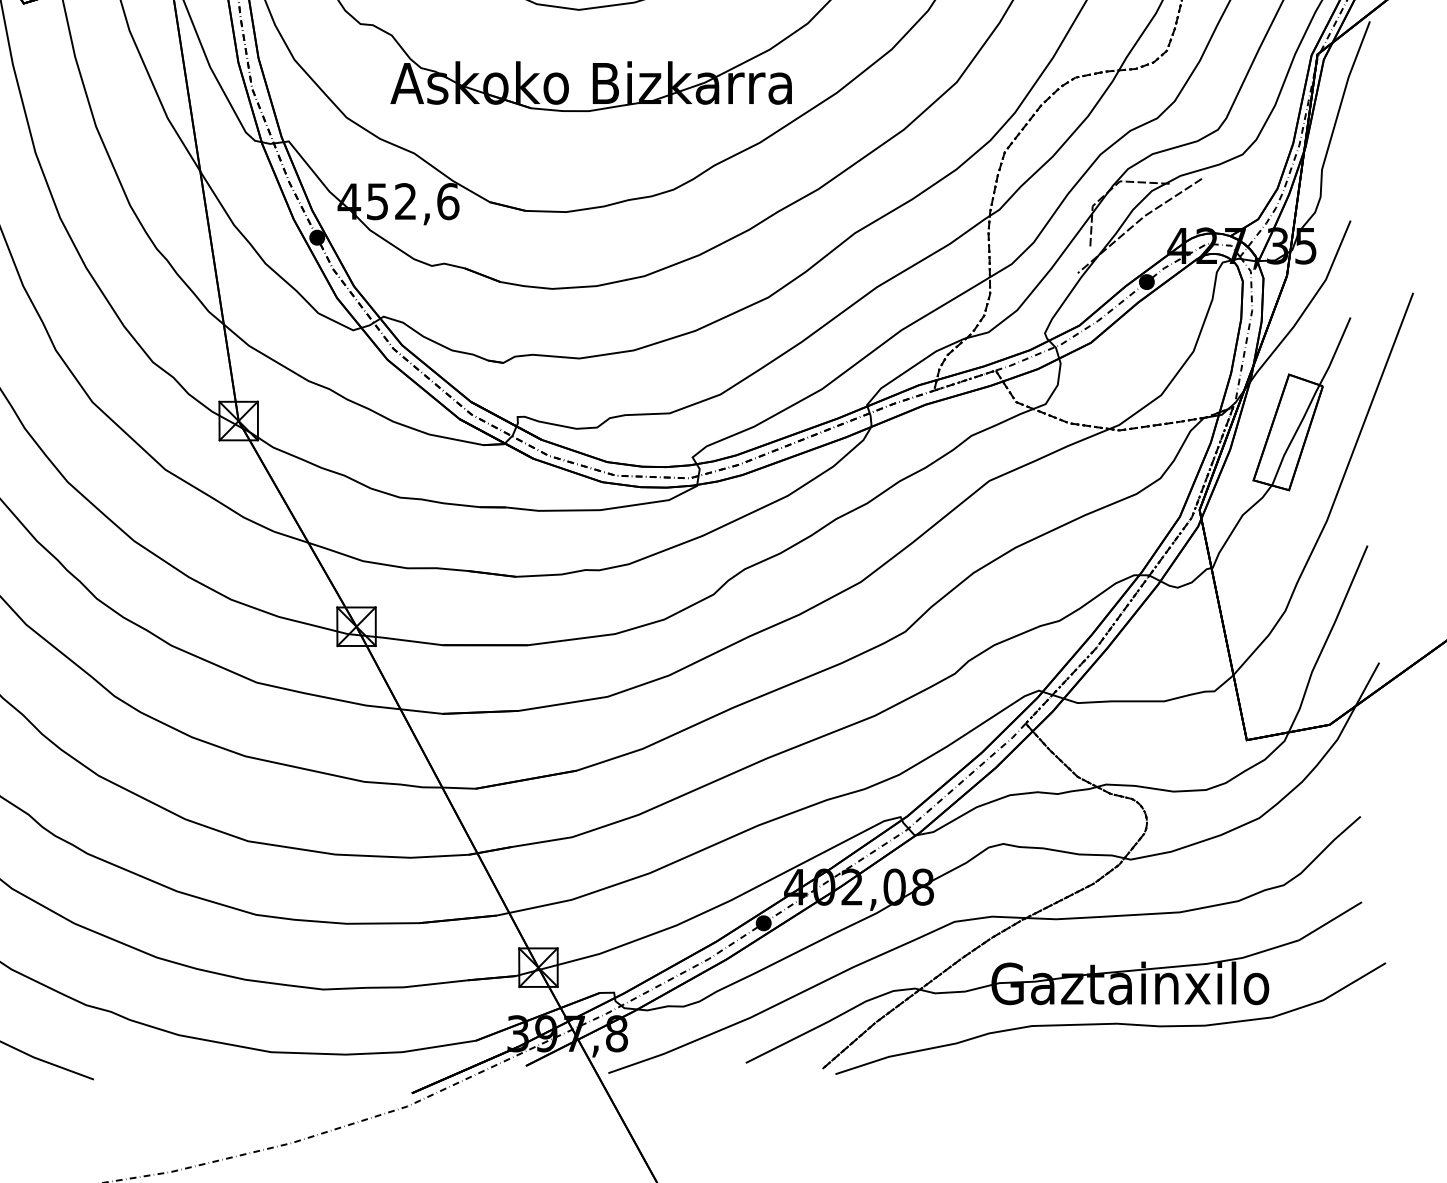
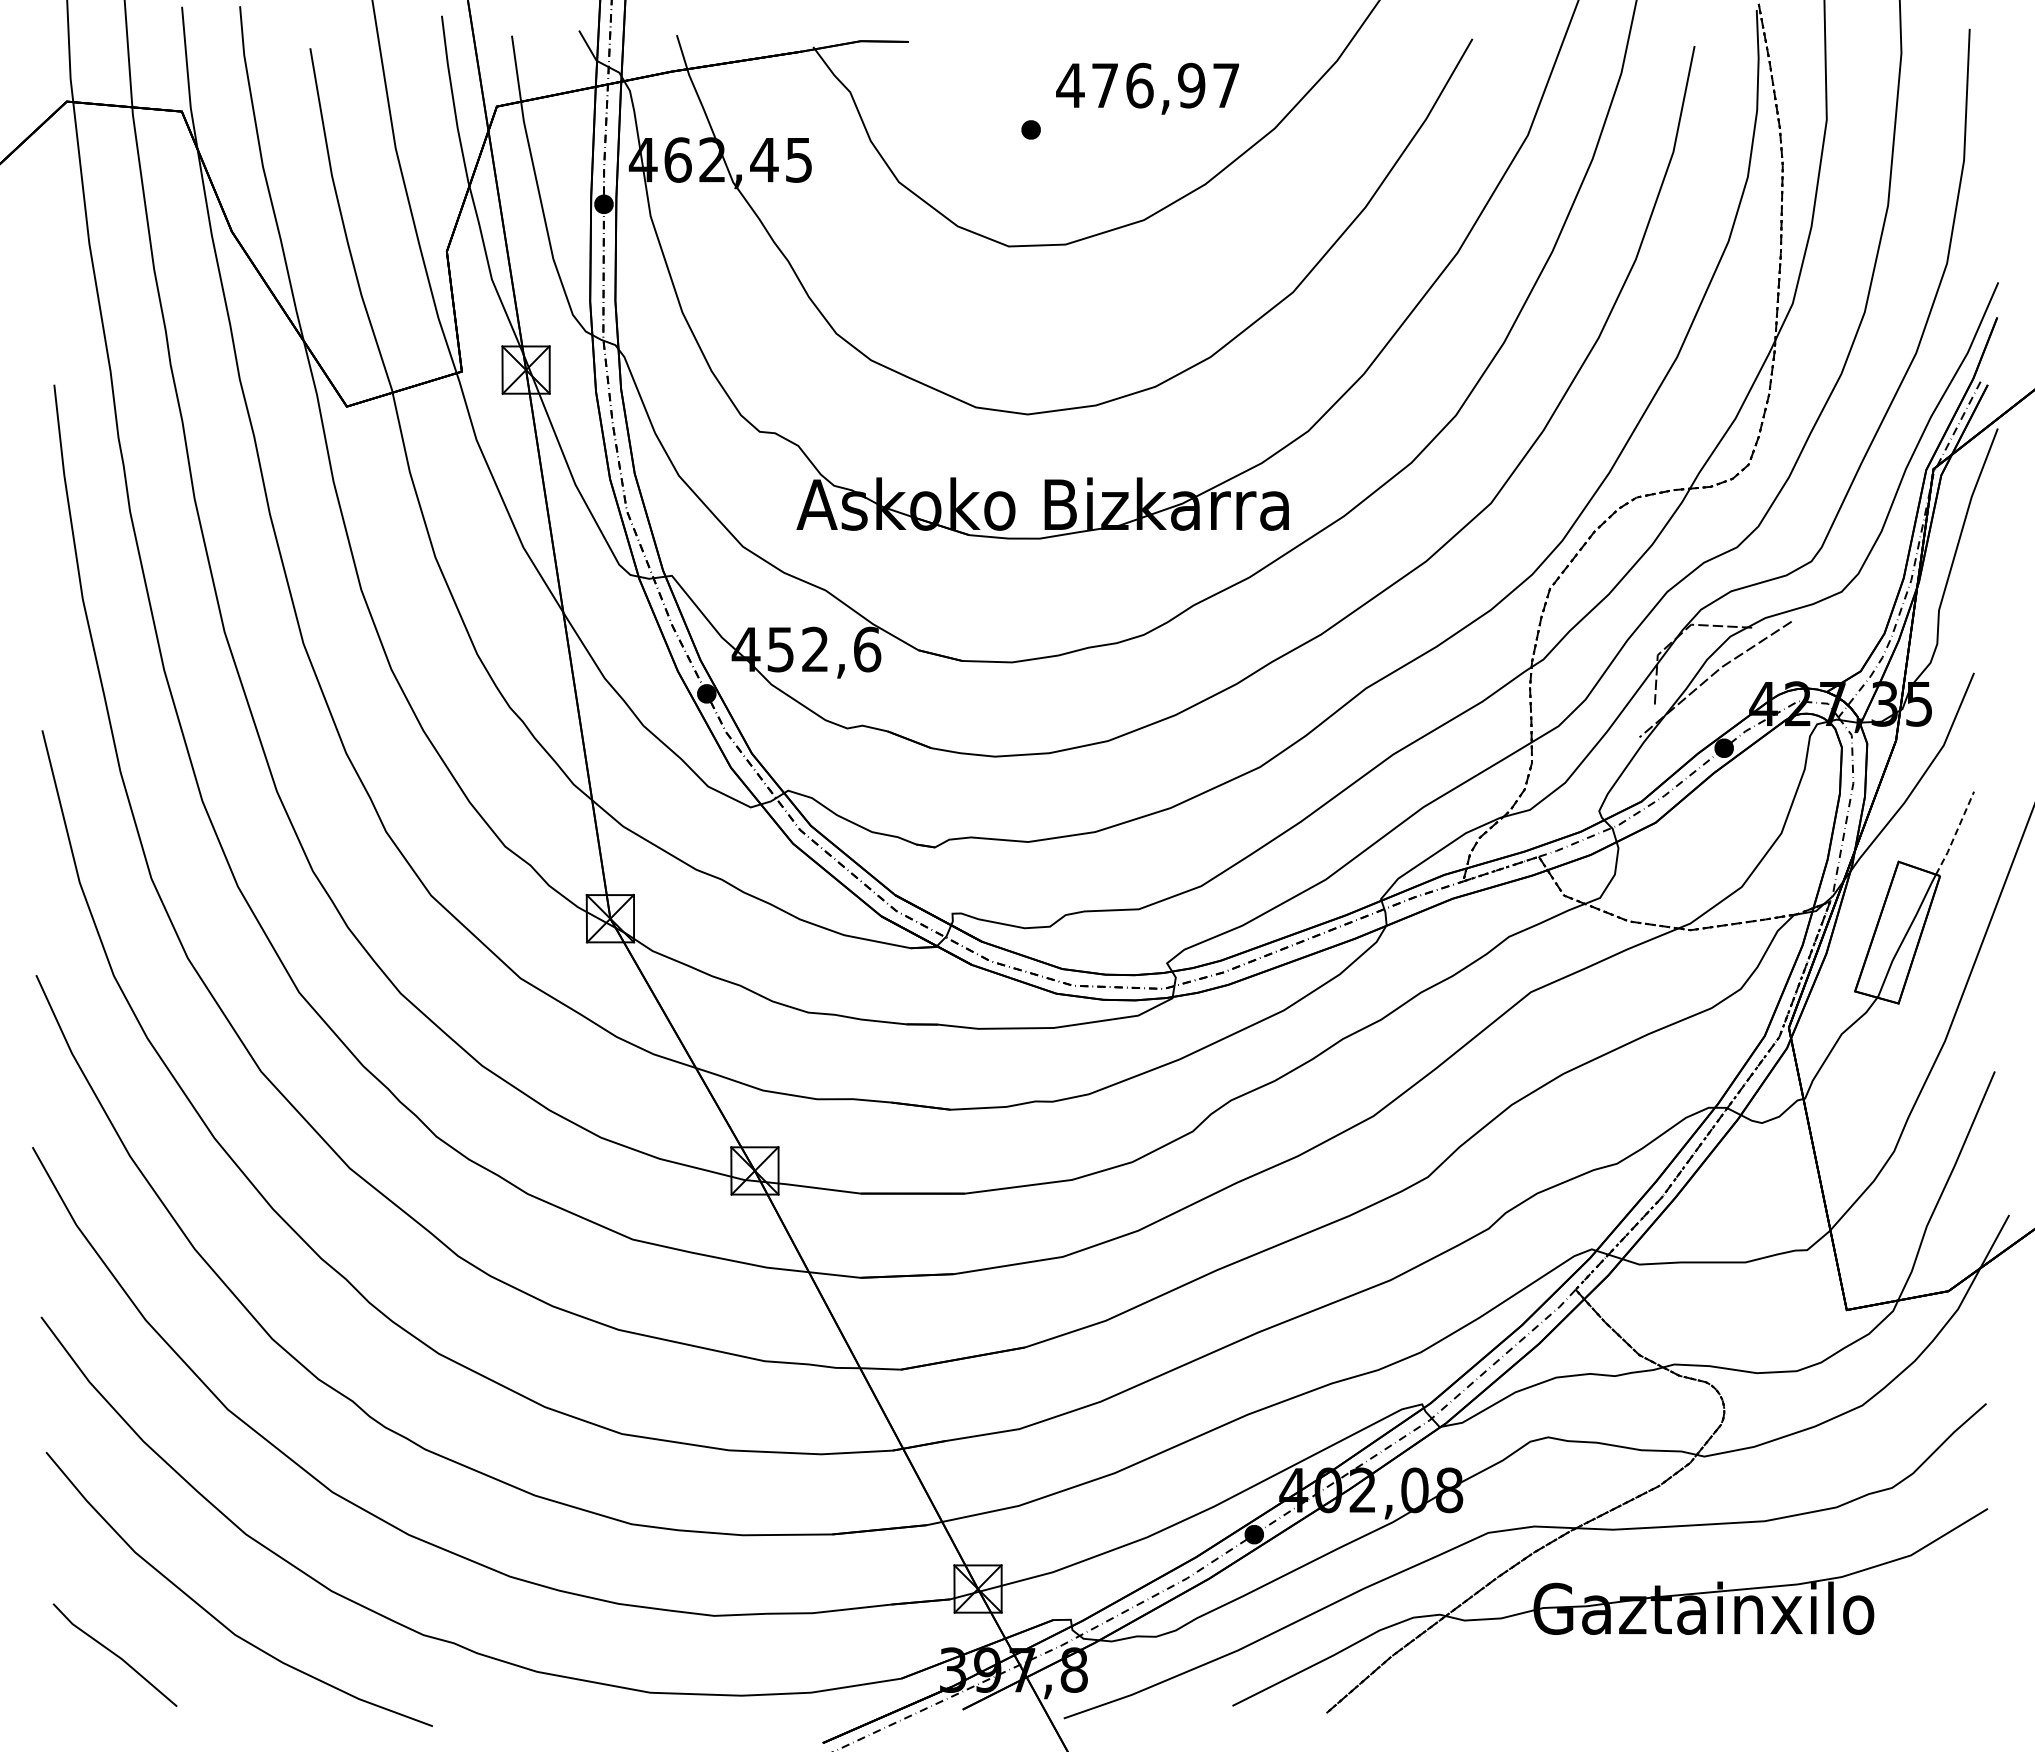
line: (1335, 351) -> (1955, 833), solid -> dashed
curve: (1110, 1023) -> (1679, 1657), removed

